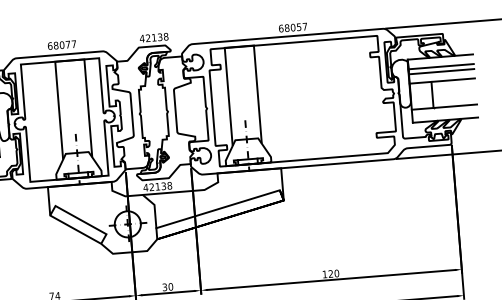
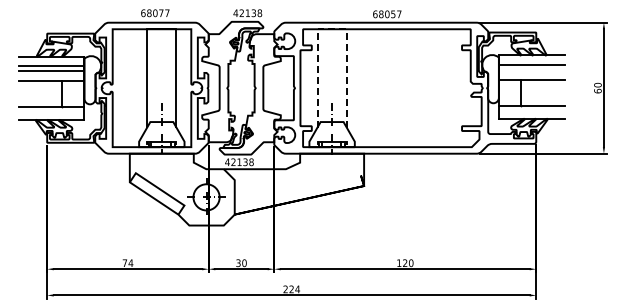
line: (239, 47) -> (332, 29), solid -> dashed
line: (441, 72) -> (531, 70), removed
line: (217, 209) -> (297, 189), removed

